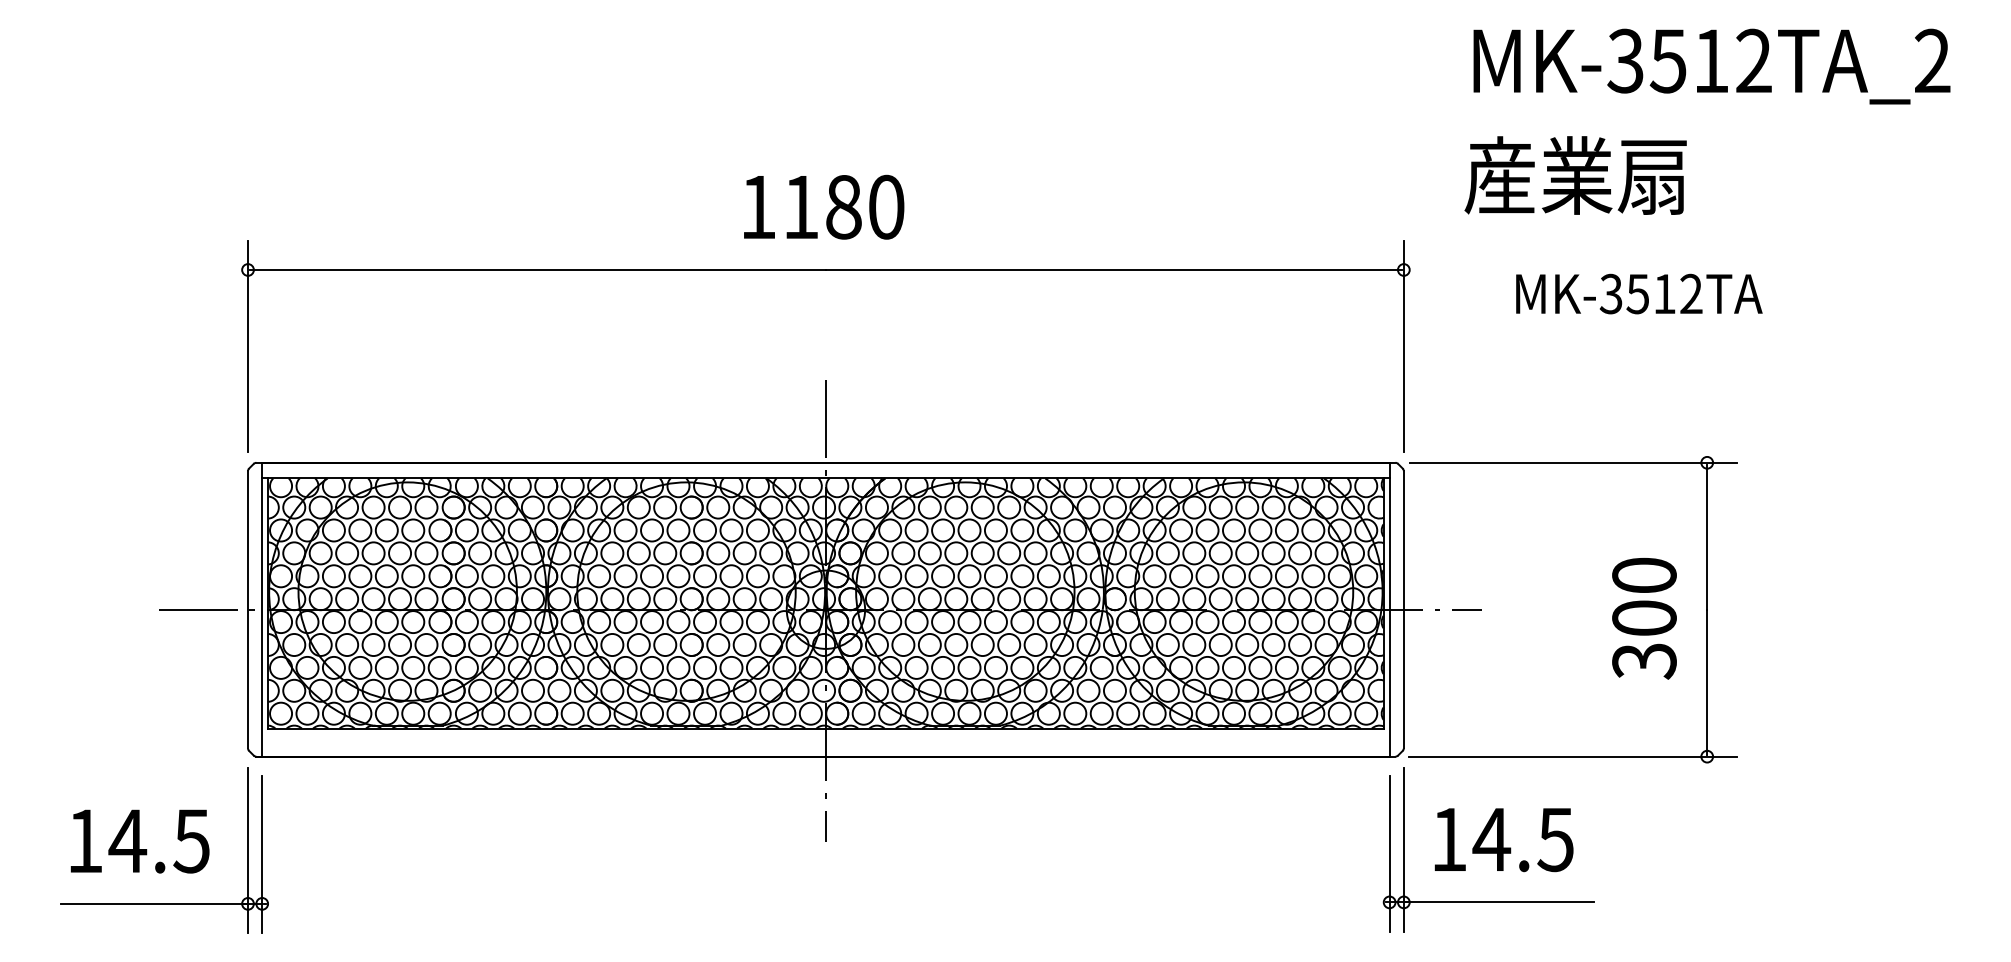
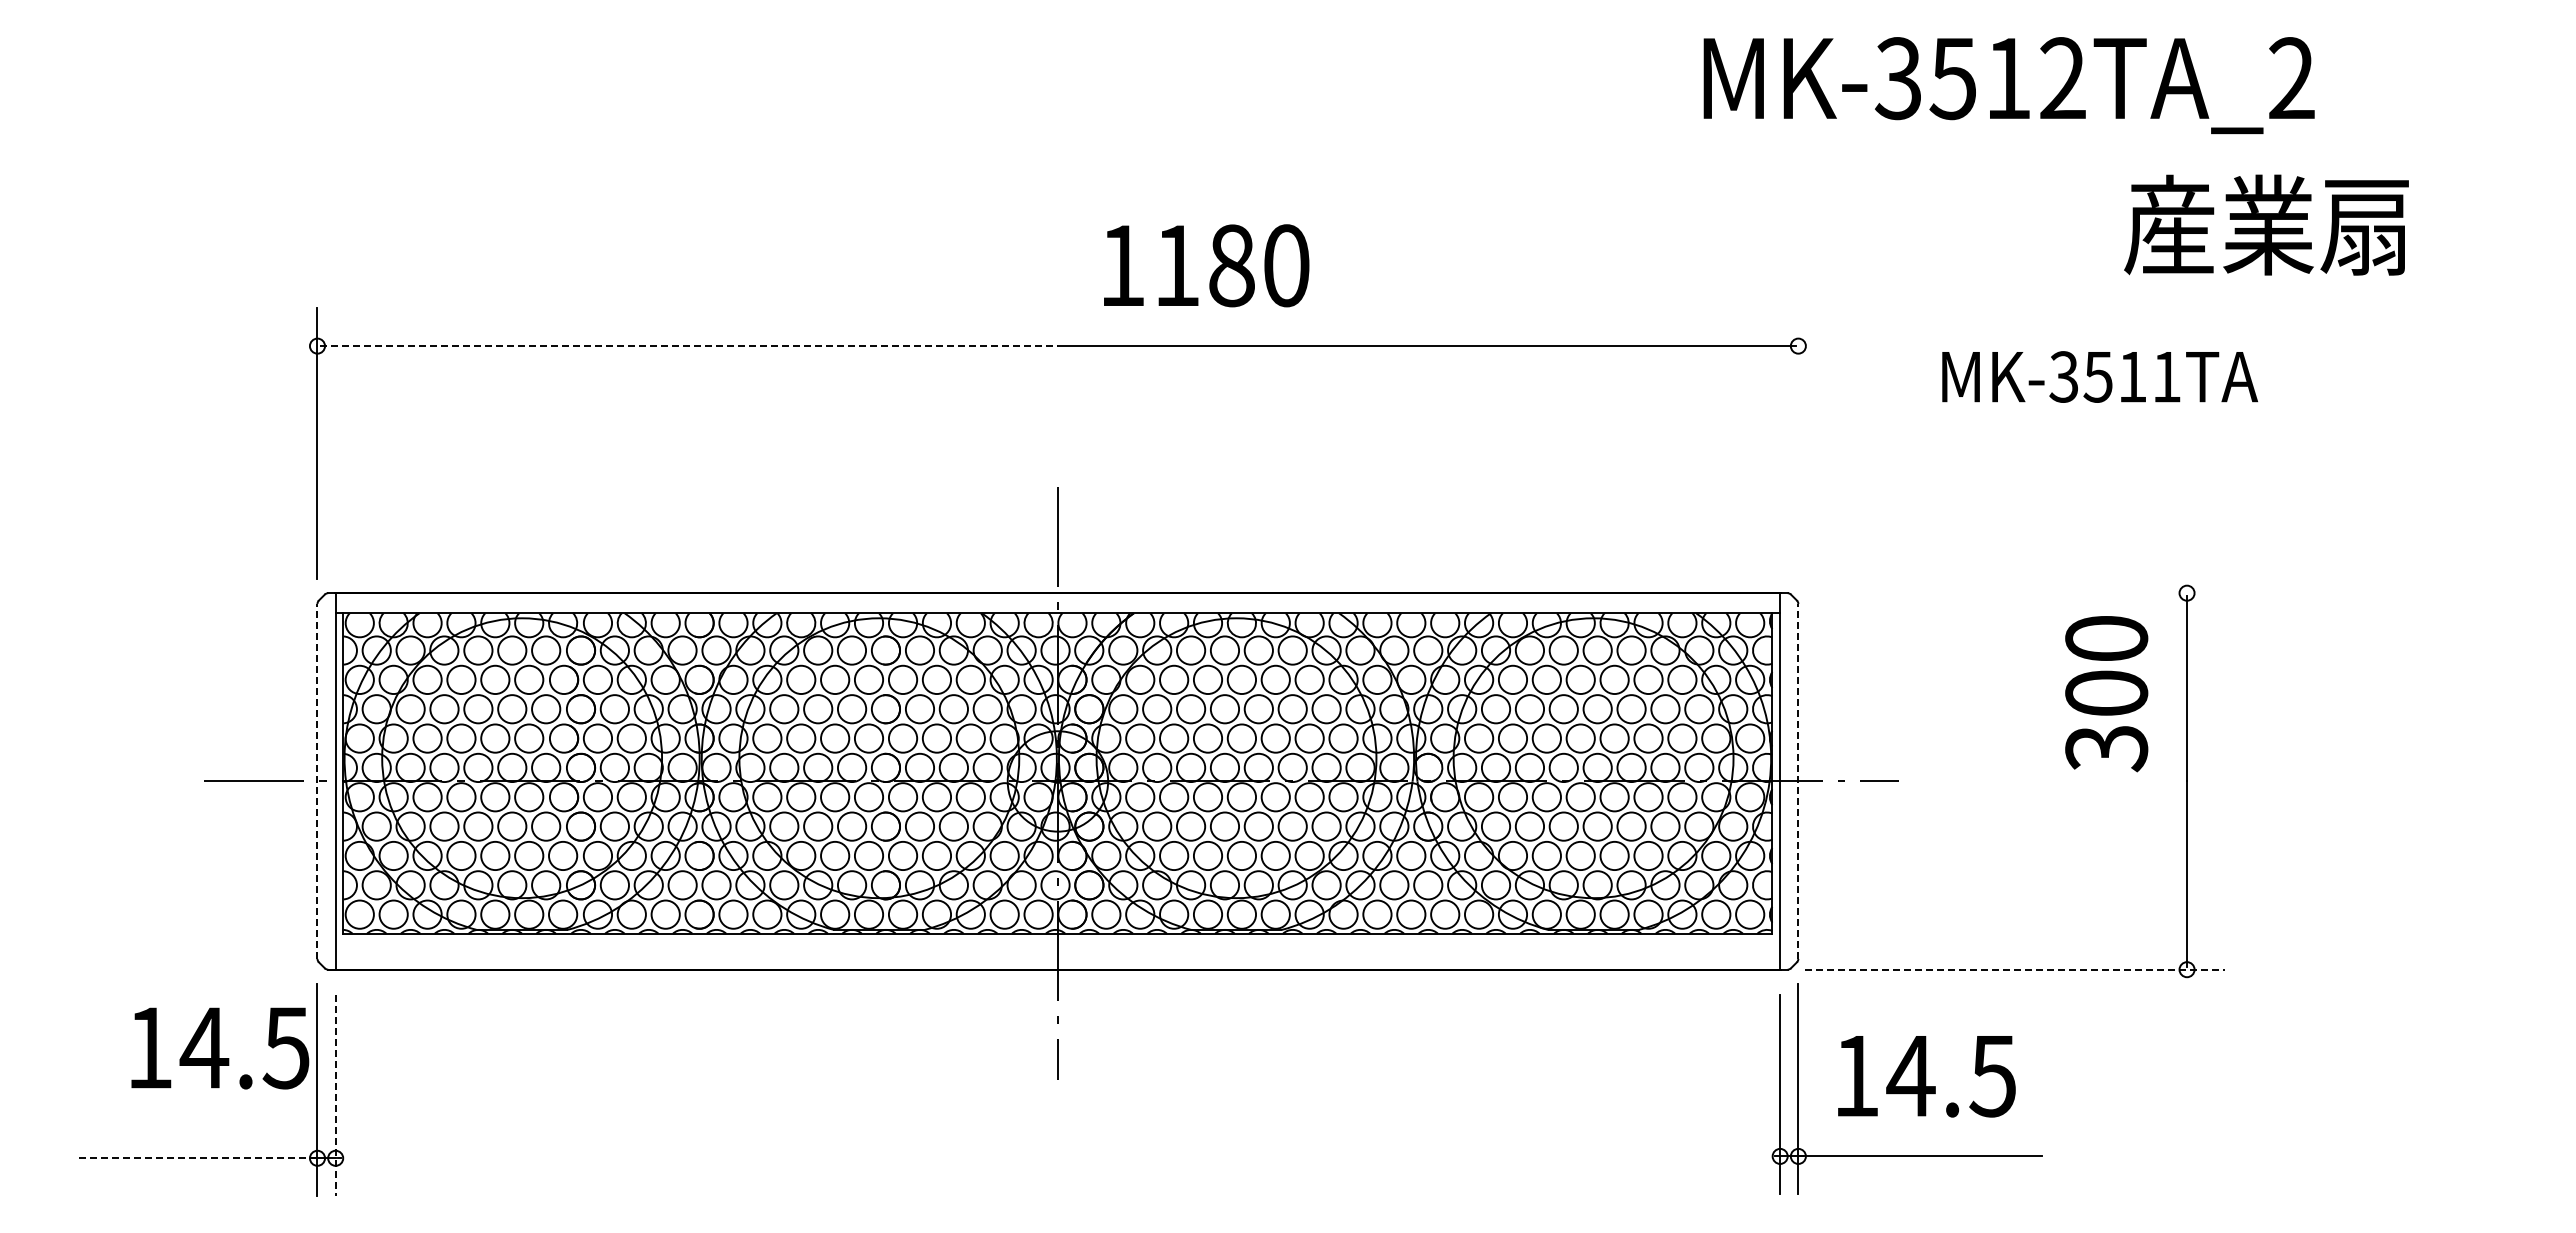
text: (1711, 66) -> (2008, 85), moved
text: (1575, 175) -> (2266, 224), moved
text: (824, 207) -> (1206, 265), moved
line: (537, 270) -> (688, 346), solid -> dashed
text: (1691, 293) -> (2166, 376), MK-3512TA -> MK-3511TA
line: (1403, 345) -> (1798, 443), removed
line: (1572, 463) -> (2014, 593), removed
line: (248, 609) -> (317, 780), solid -> dashed
line: (1403, 609) -> (1798, 780), solid -> dashed
text: (1644, 619) -> (2106, 694), moved
line: (1572, 756) -> (2014, 969), solid -> dashed
text: (140, 841) -> (220, 1048), moved
line: (262, 854) -> (335, 1095), solid -> dashed
line: (153, 904) -> (196, 1158), solid -> dashed

